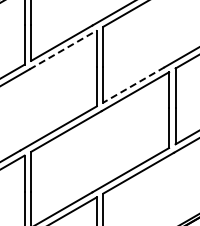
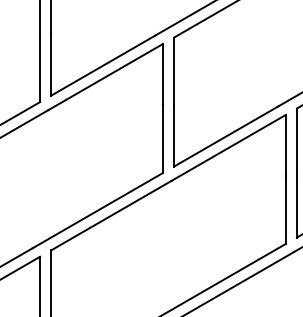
line: (63, 49) -> (106, 76), dashed -> solid
line: (133, 85) -> (225, 137), dashed -> solid

